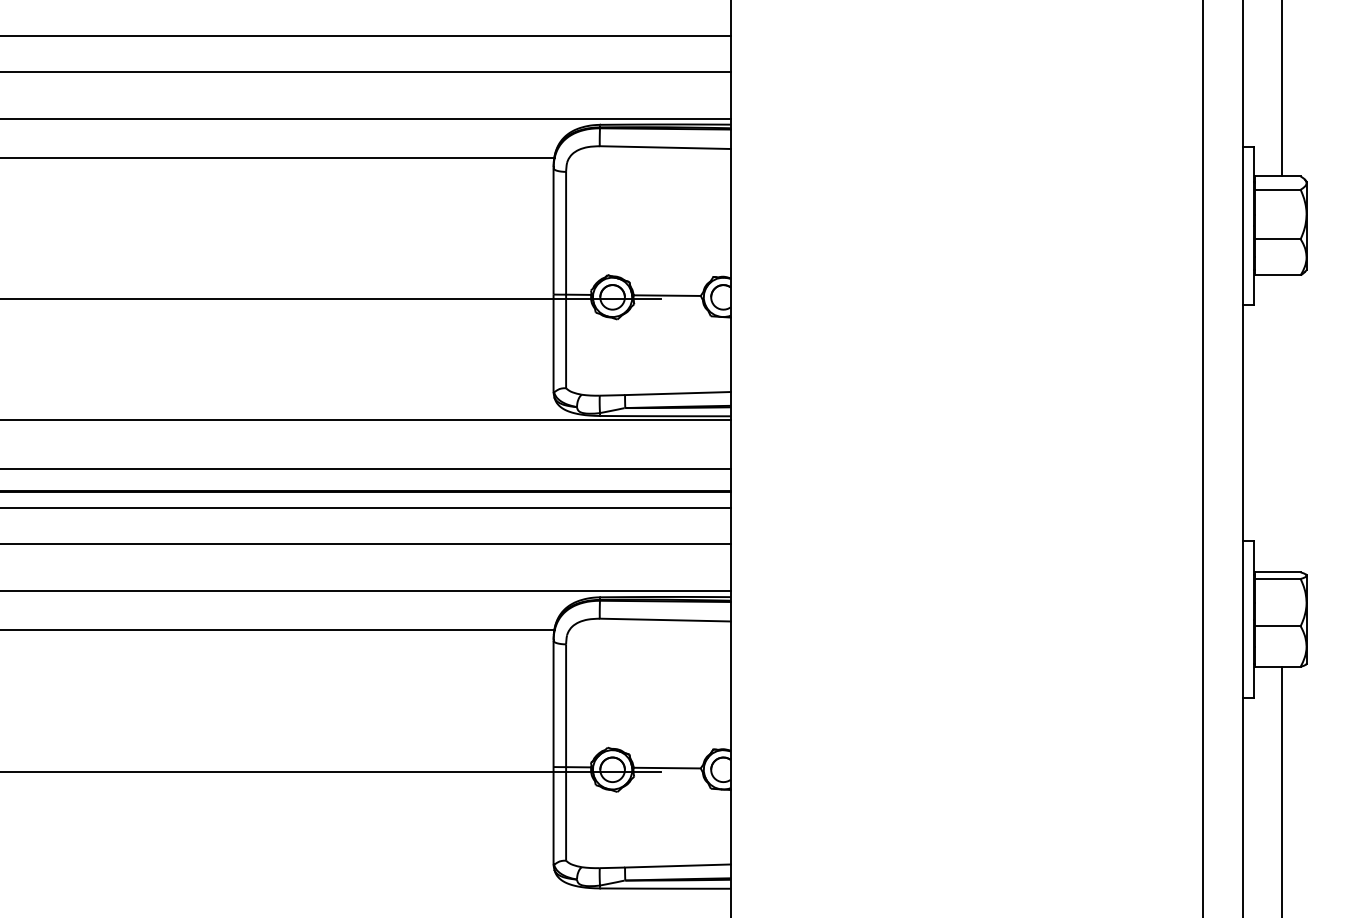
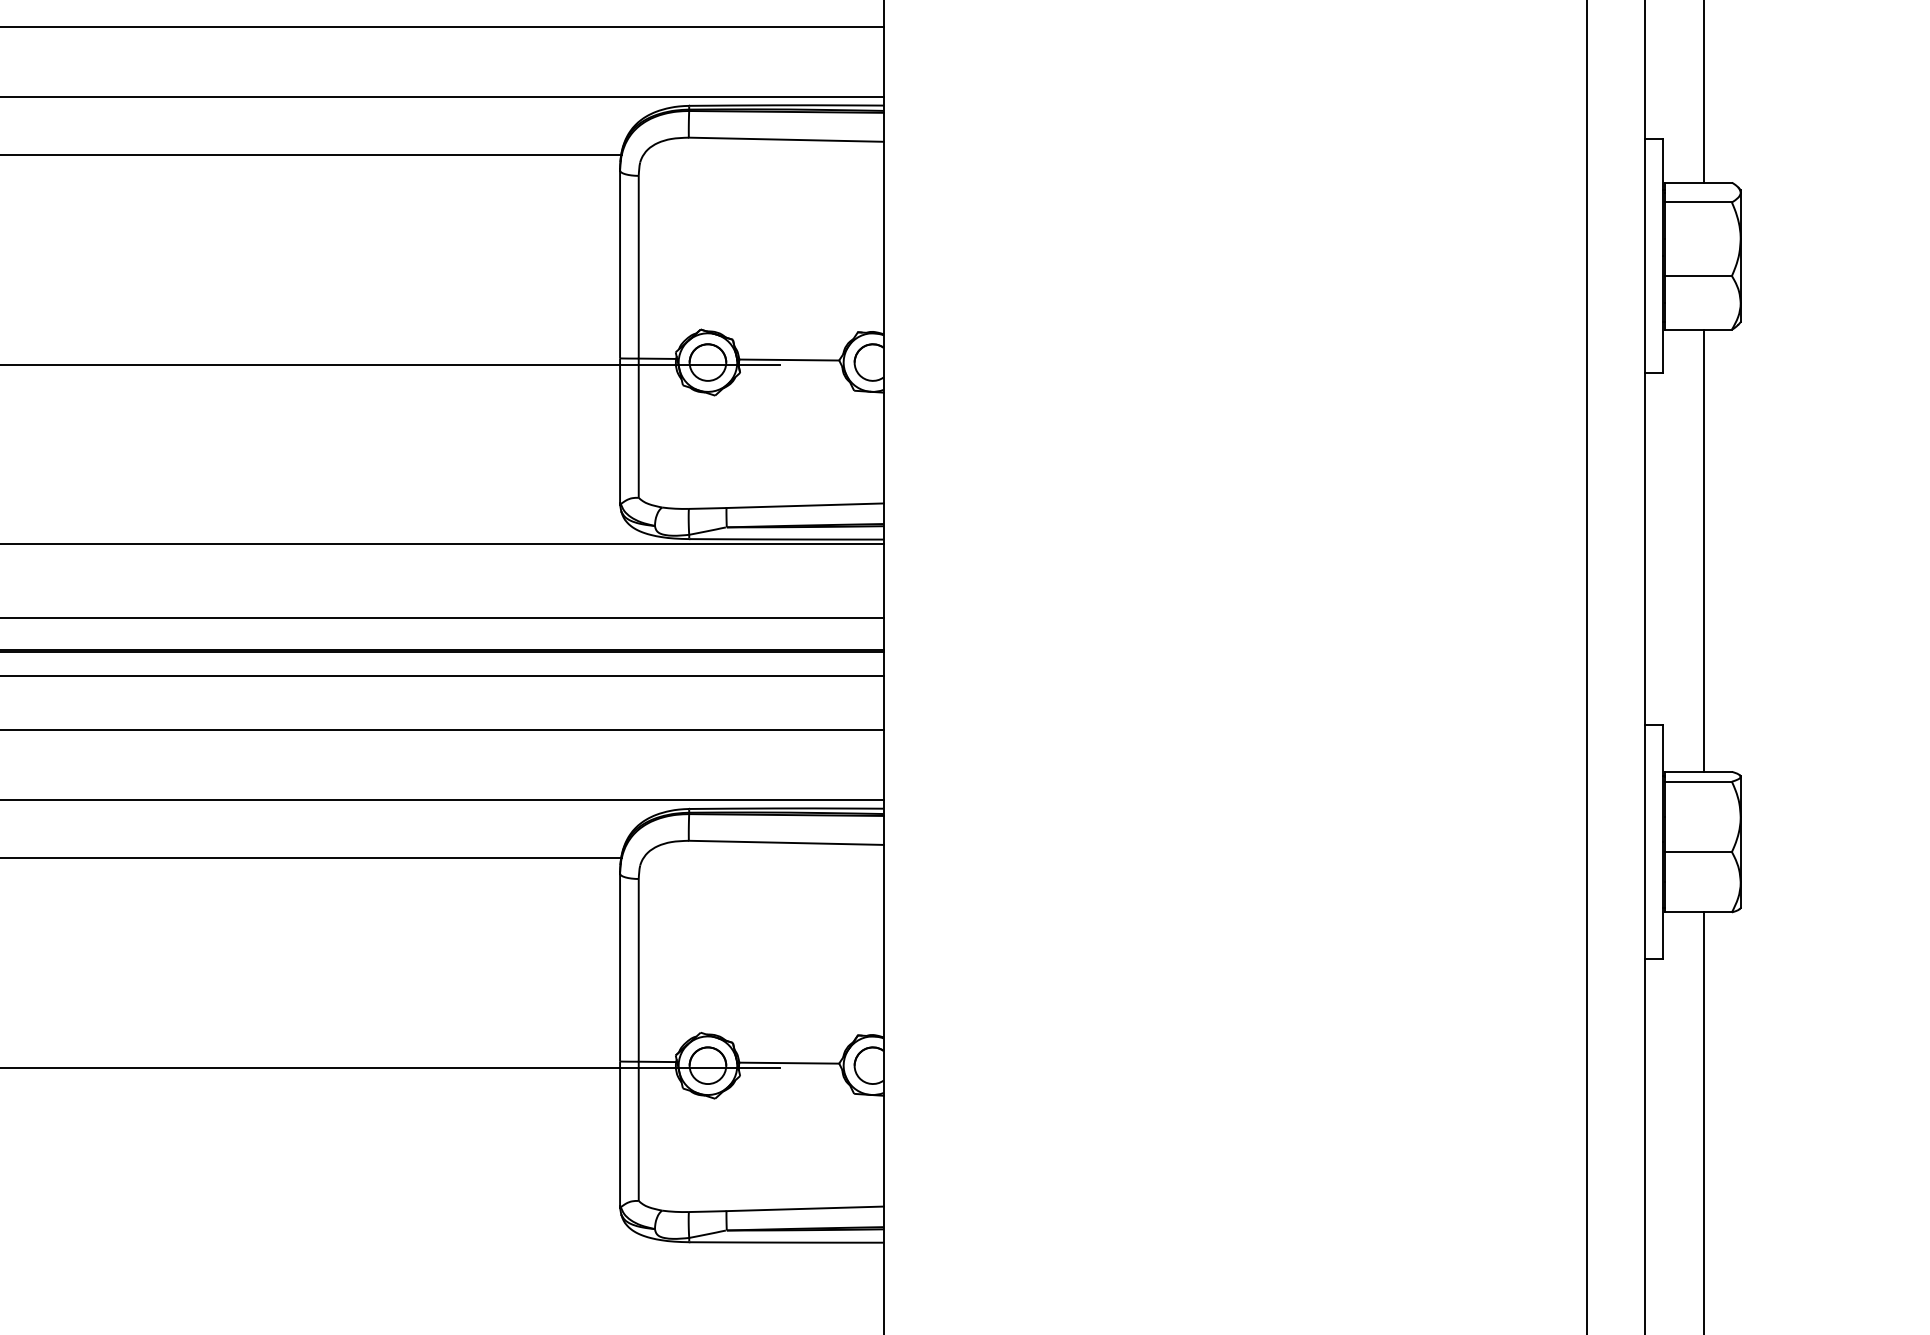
line: (1281, 423) -> (1703, 550), added

